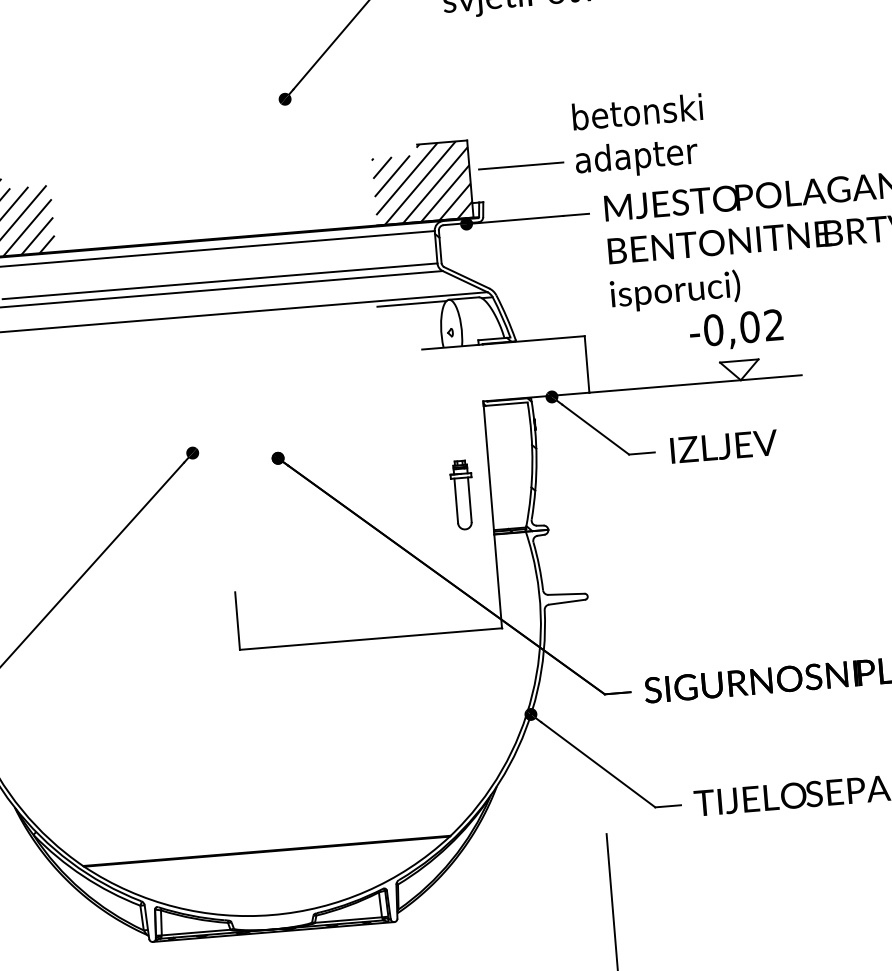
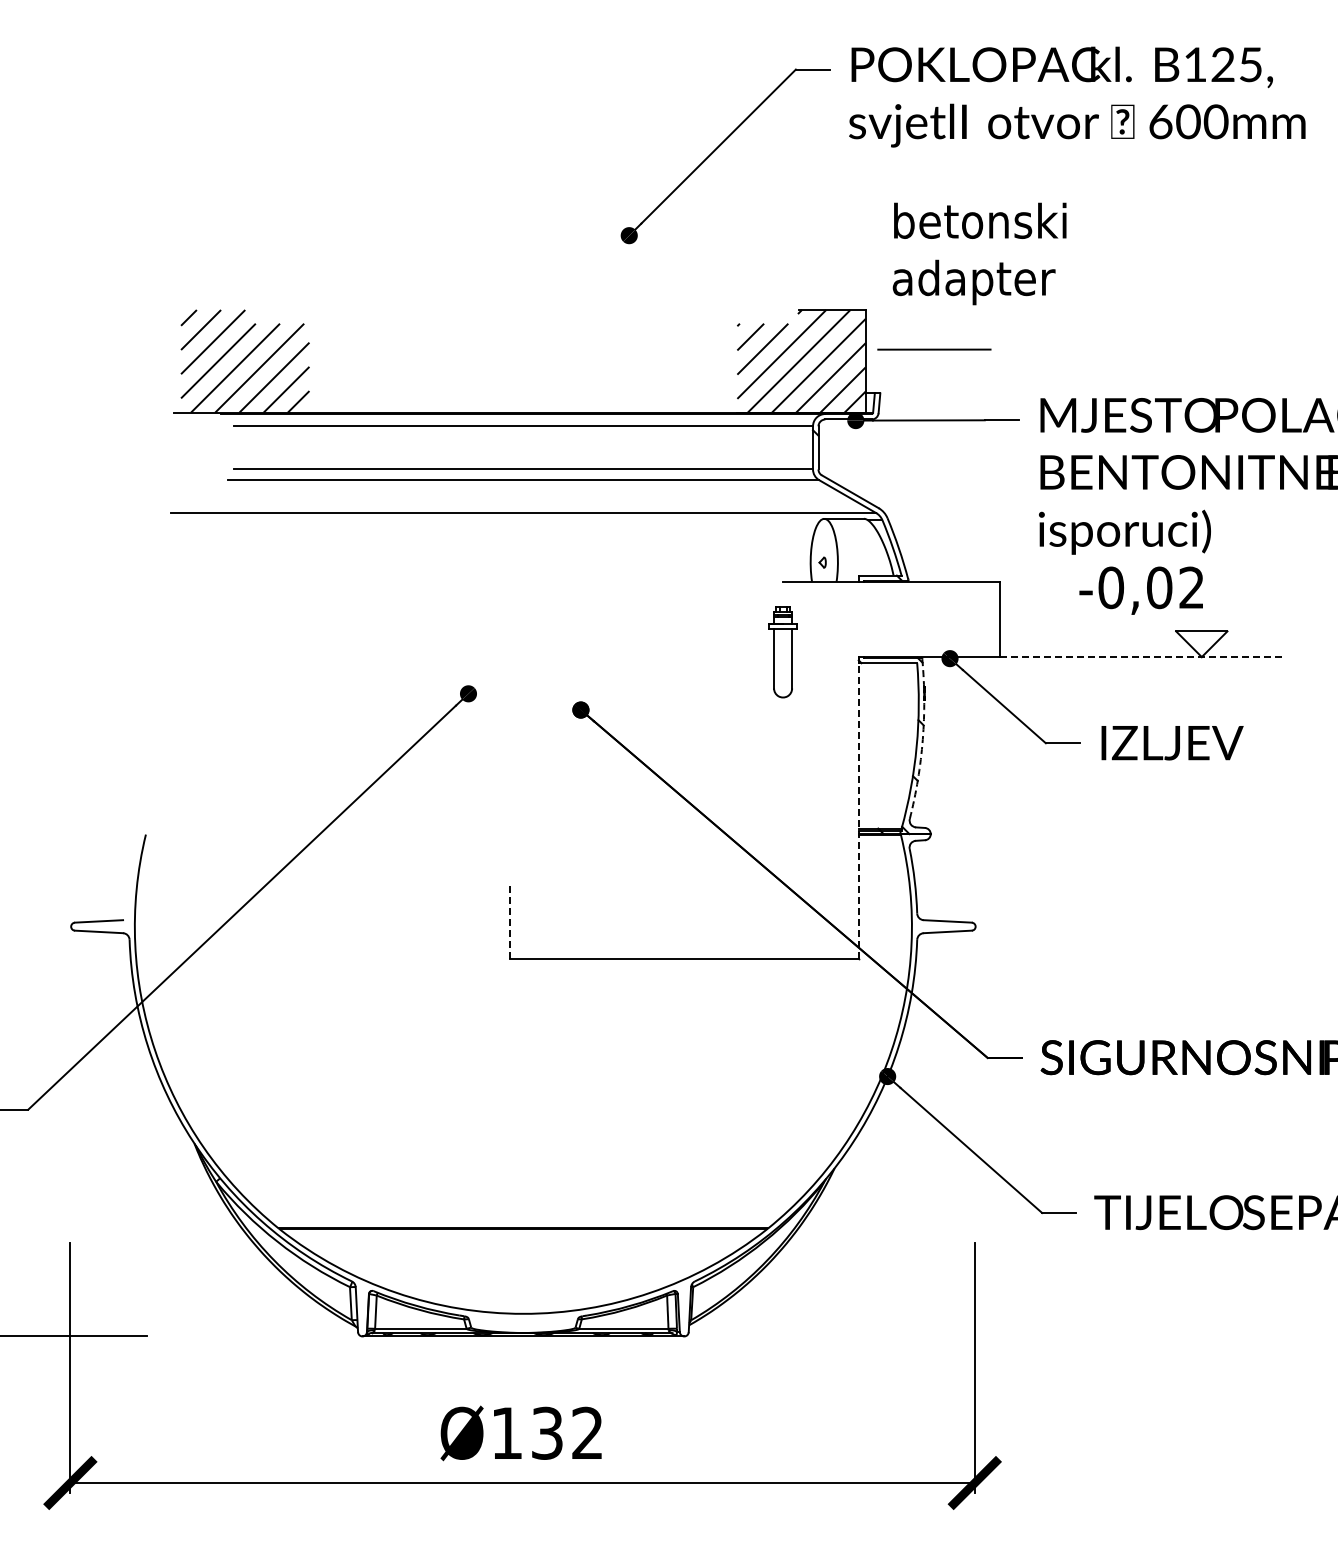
text: (638, 136) -> (979, 253), moved
line: (411, 304) -> (774, 520), removed
text: (735, 330) -> (1140, 590), moved
line: (695, 384) -> (1141, 657), solid -> dashed
arc: (536, 459) -> (922, 739), solid -> dashed
part: (462, 495) -> (782, 652), moved
line: (492, 514) -> (858, 807), solid -> dashed
line: (237, 620) -> (509, 920), solid -> dashed

